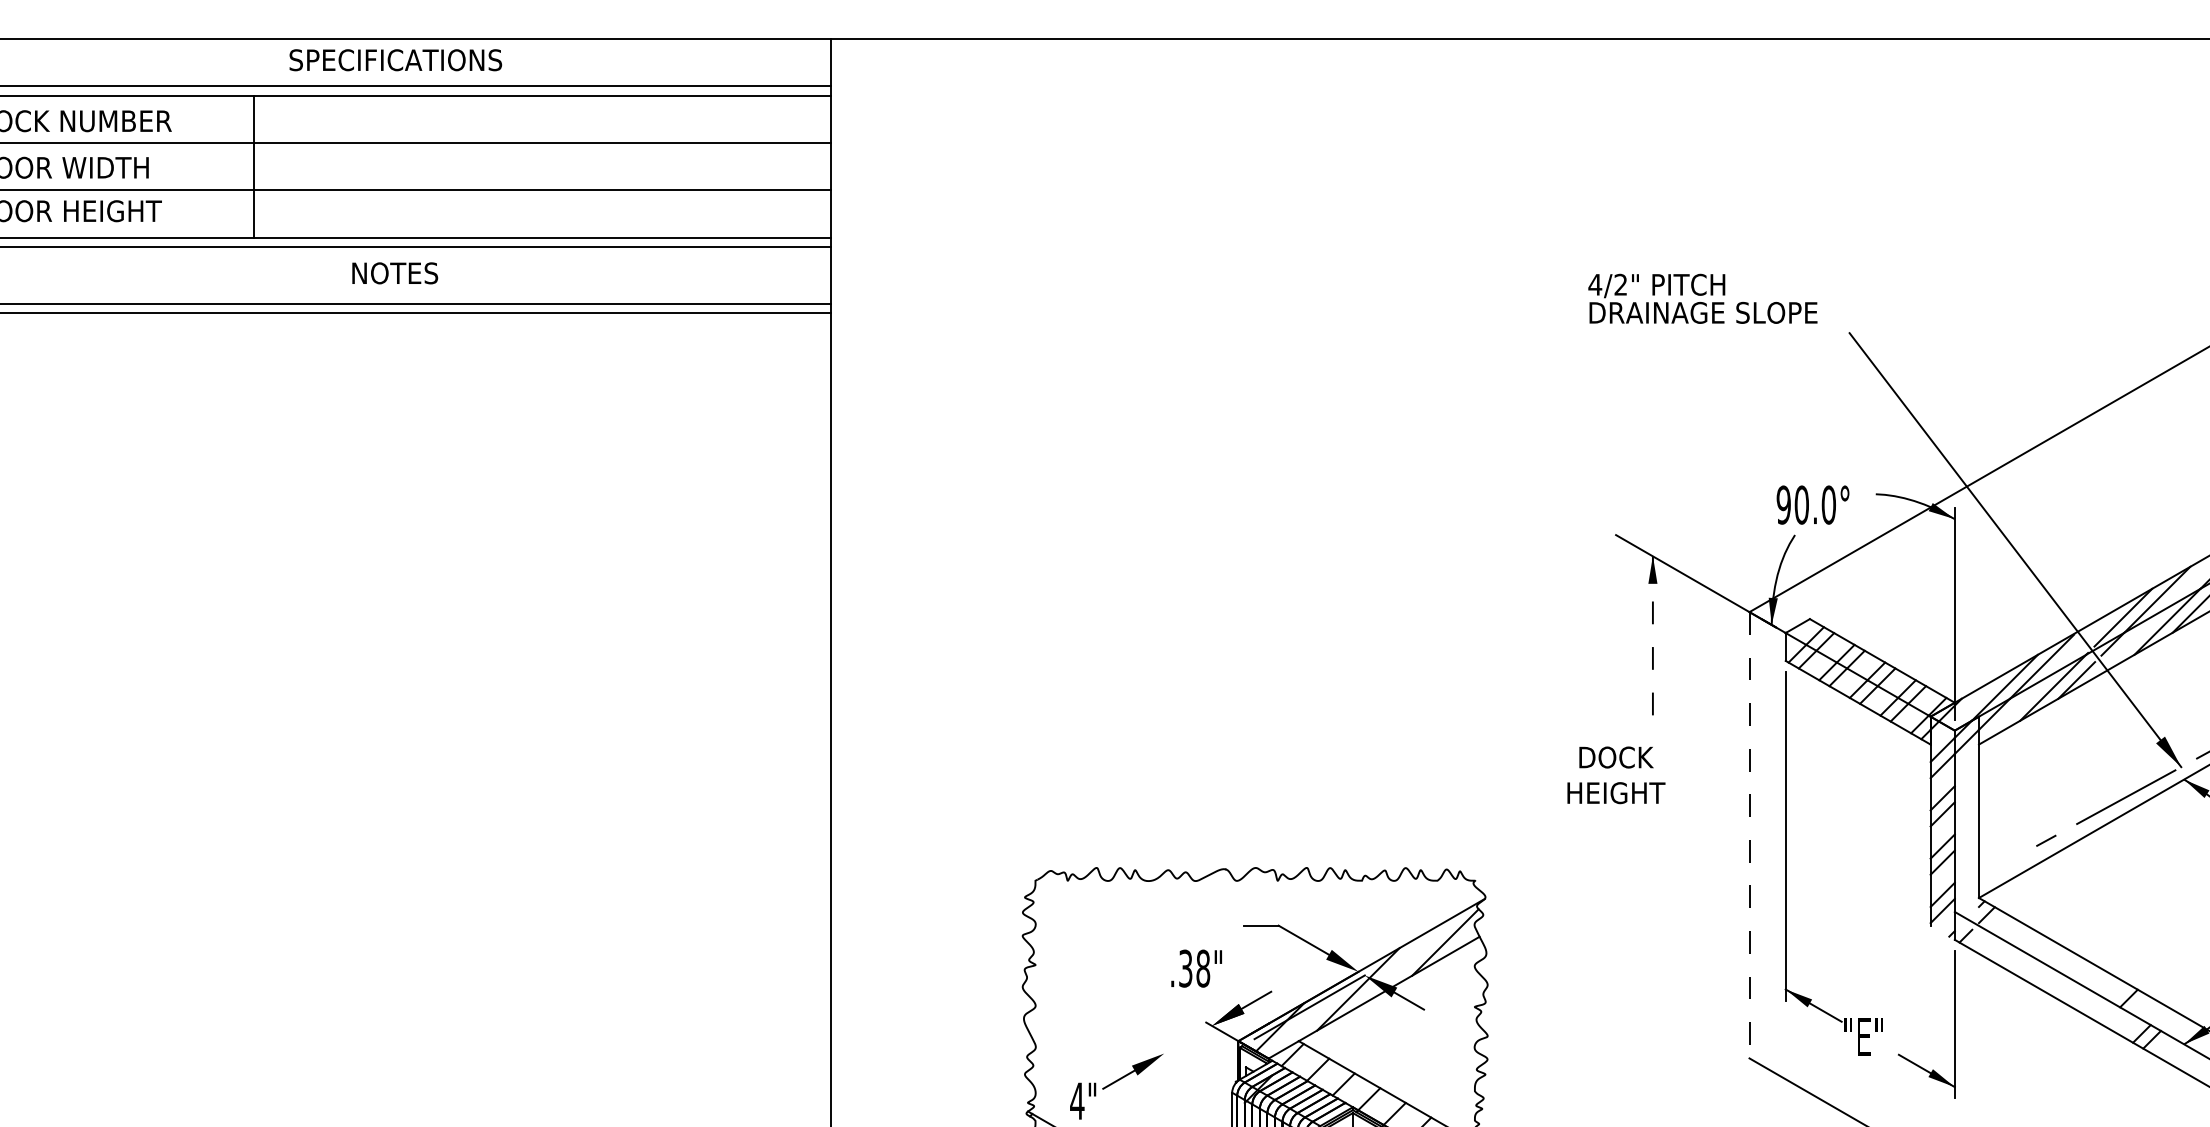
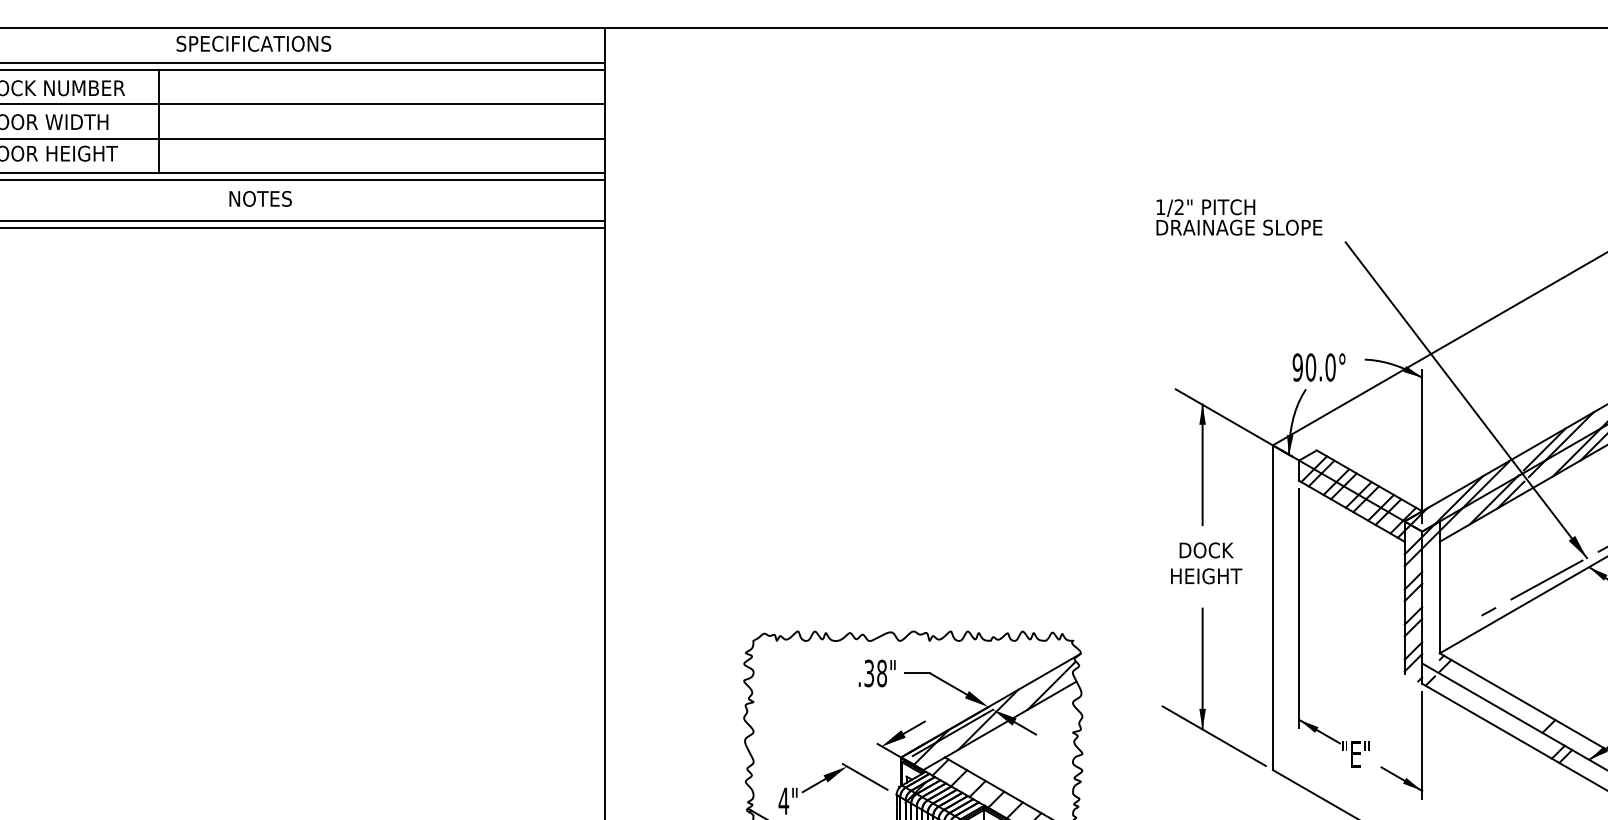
text: (395, 60) -> (253, 44), moved
line: (254, 166) -> (159, 121), moved
text: (395, 273) -> (260, 199), moved
text: (1595, 284) -> (1160, 207), 4/2" -> 1/2"
line: (1652, 638) -> (1202, 464), dashed -> solid
text: (1616, 775) -> (1206, 563), moved
line: (1749, 835) -> (1272, 607), dashed -> solid
part: (1653, 944) -> (1203, 687), added
text: (1196, 968) -> (877, 673), moved
line: (1188, 1067) -> (864, 776), added

